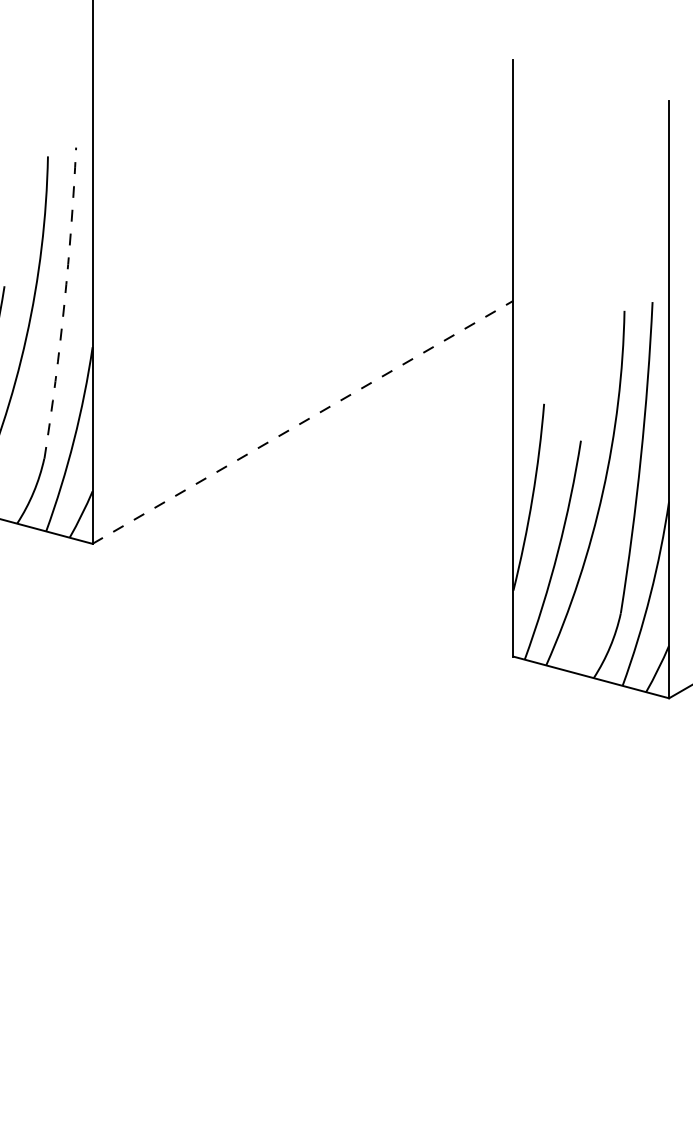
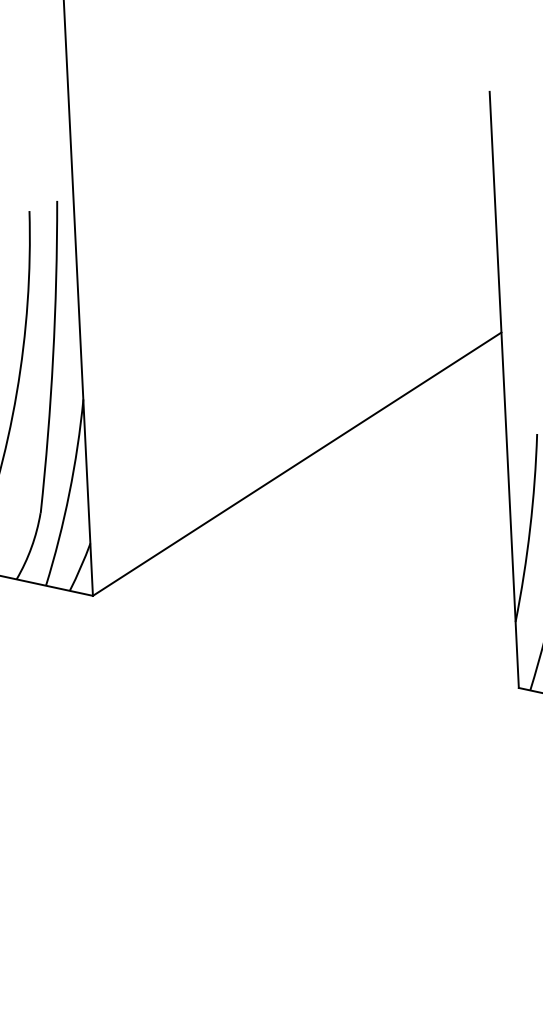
arc: (64, 303) -> (53, 357), dashed -> solid
line: (303, 422) -> (297, 464), dashed -> solid

